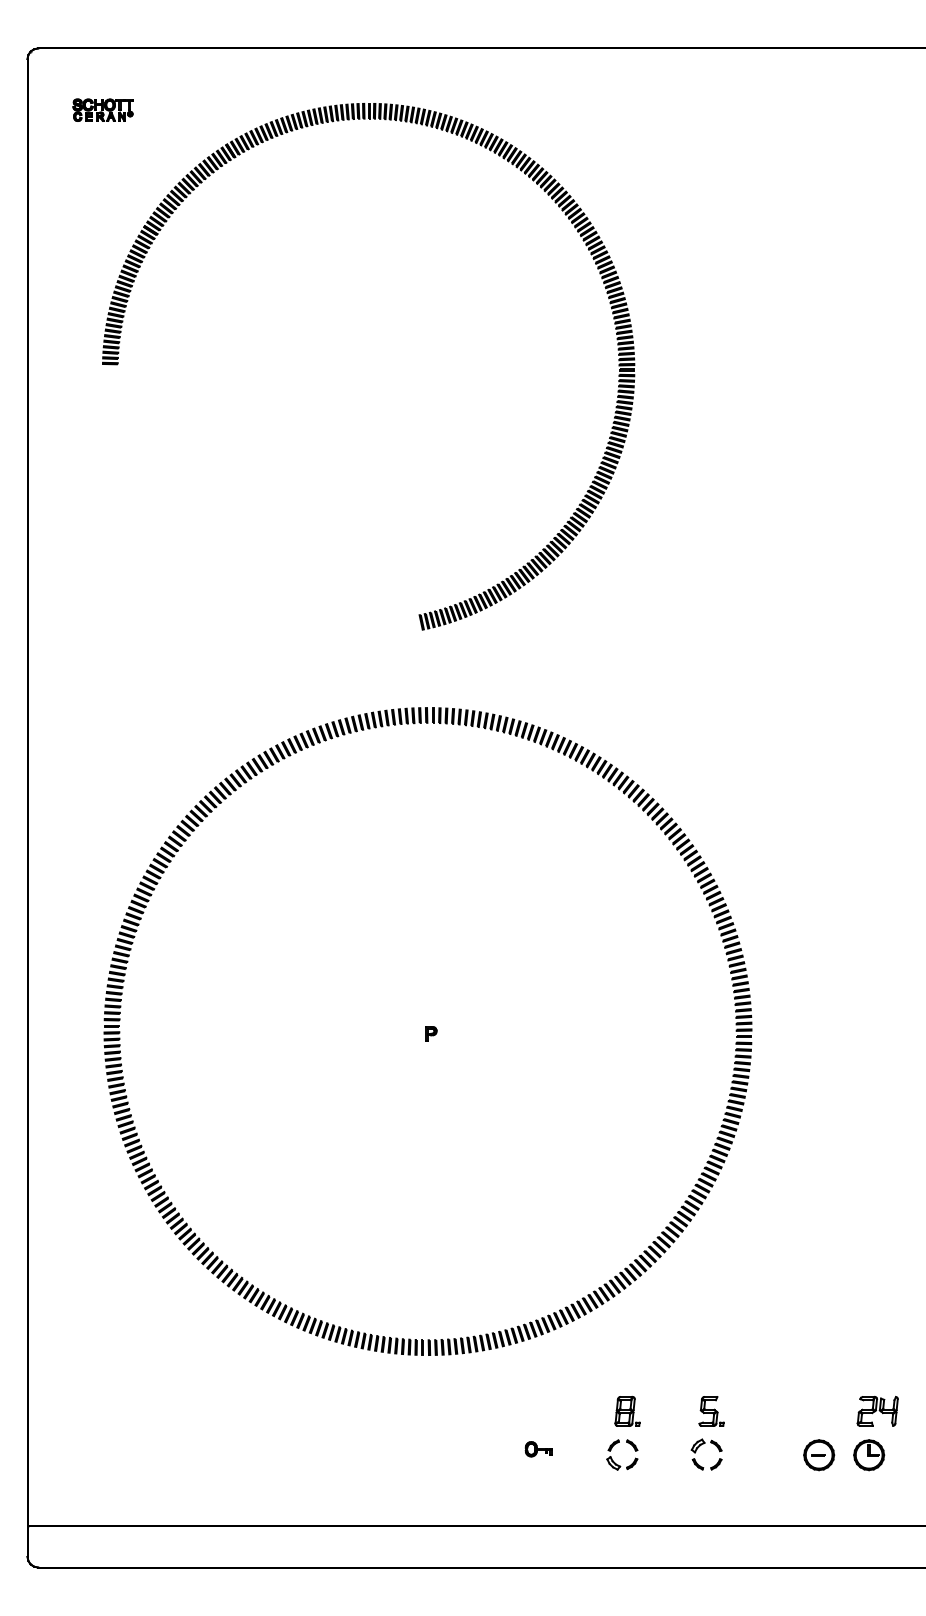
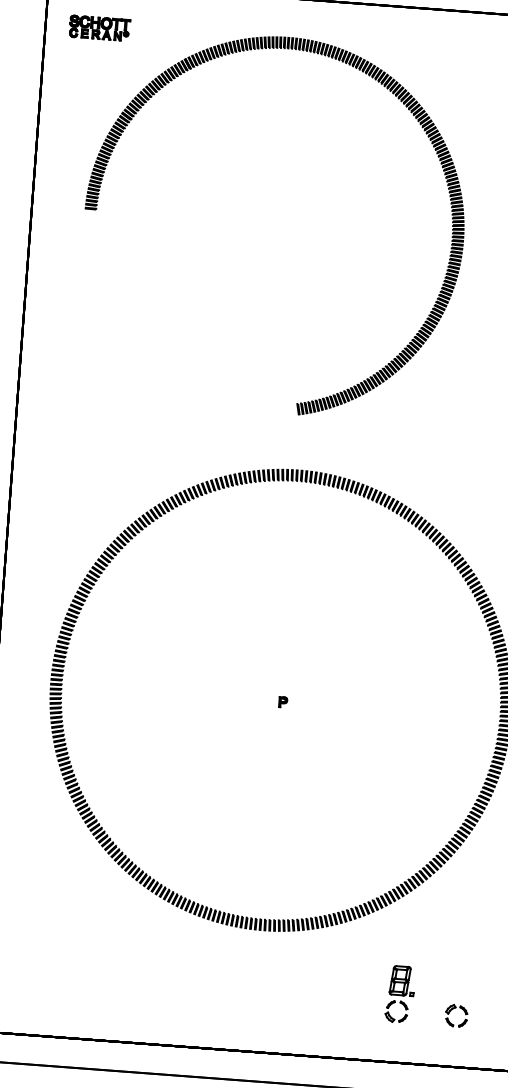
part: (102, 109) -> (98, 27), size x1.4
part: (627, 1411) -> (402, 981), size x1.4
part: (711, 1411) -> (462, 985), removed
part: (538, 1449) -> (337, 1003), removed

